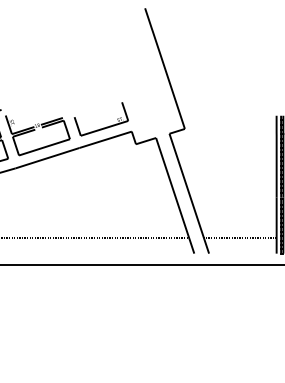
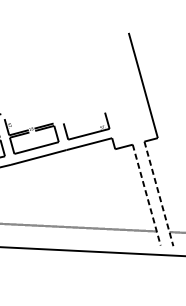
line: (189, 194) -> (159, 194), solid -> dashed
line: (175, 195) -> (146, 194), solid -> dashed

